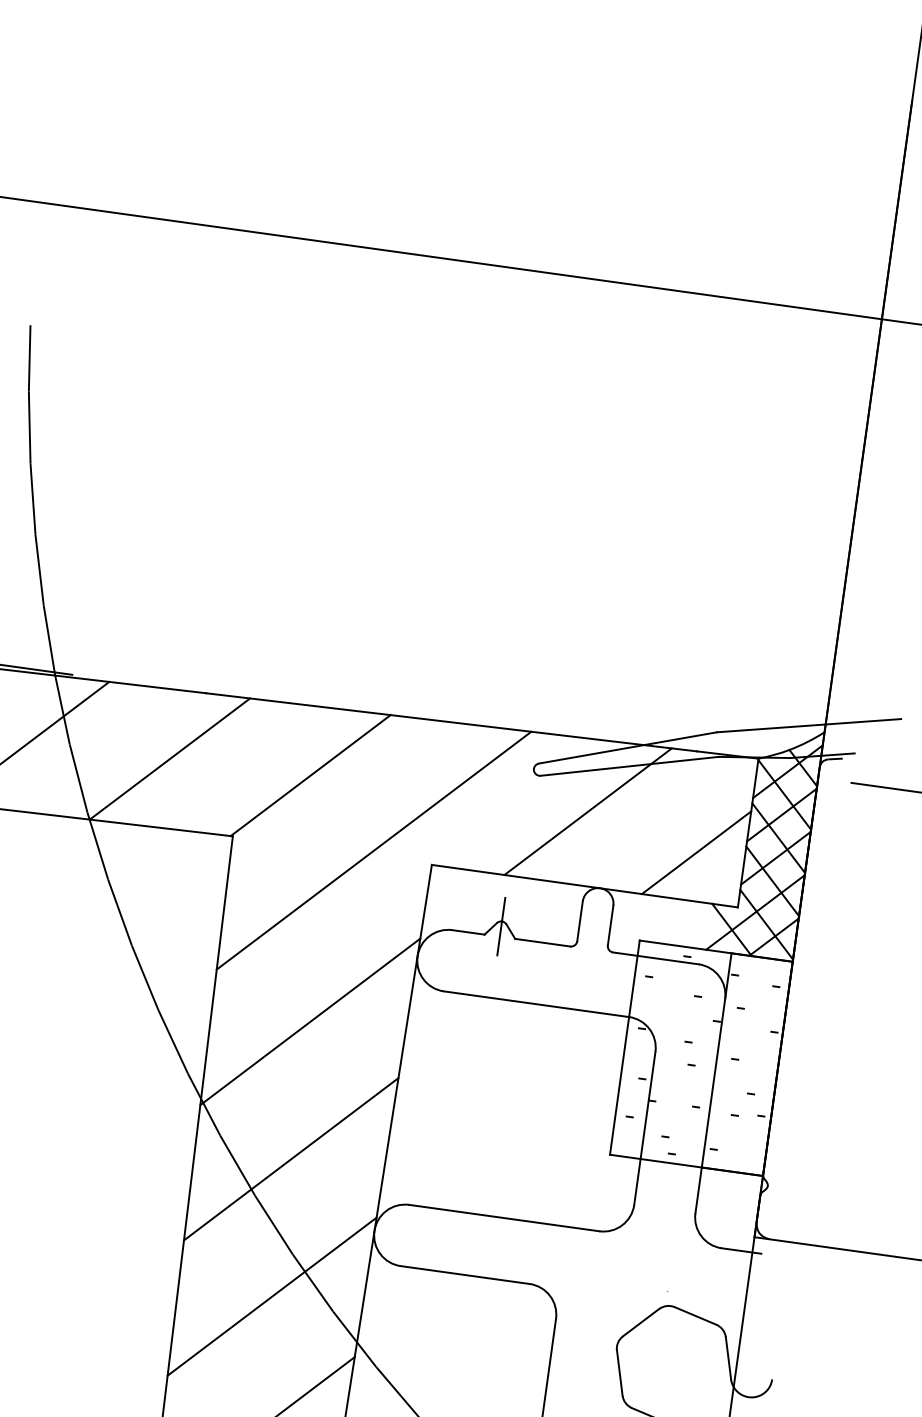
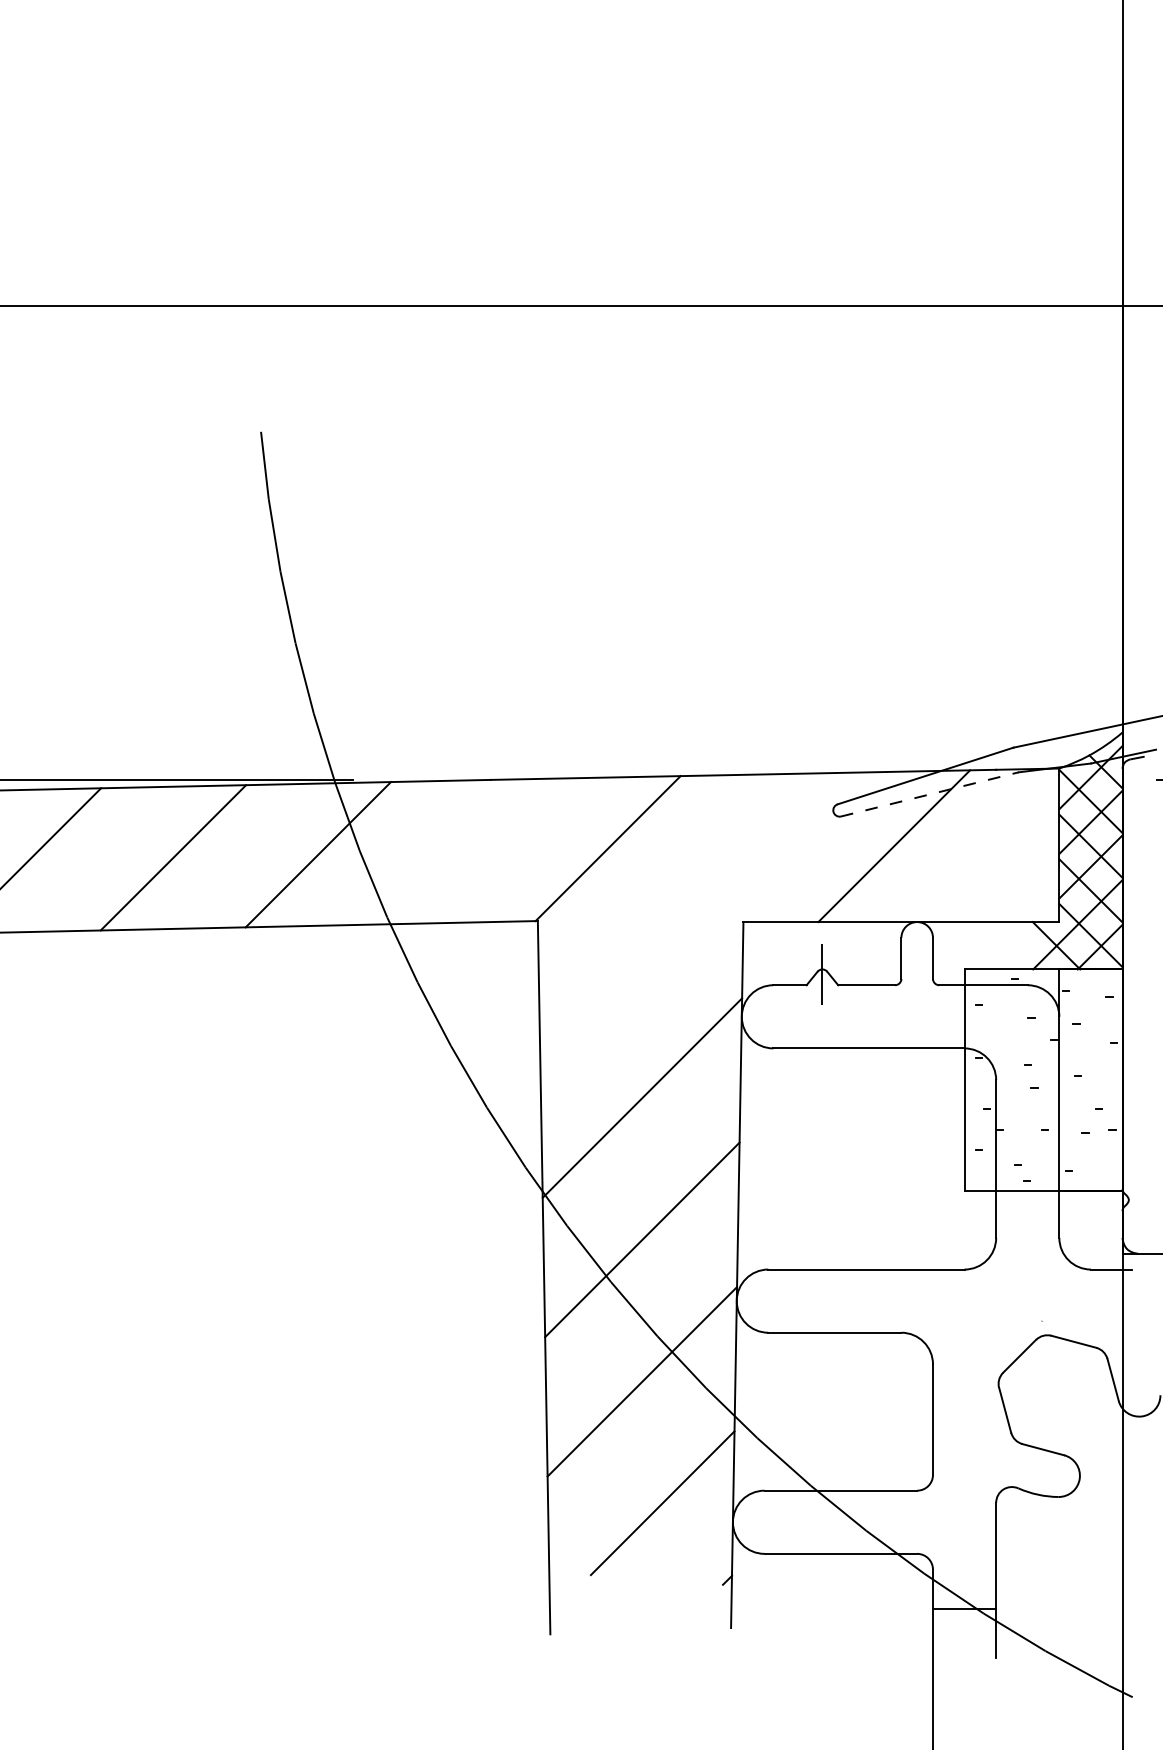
line: (169, 758) -> (462, 851), removed
line: (629, 766) -> (929, 794), solid -> dashed
line: (373, 850) -> (682, 915), removed
line: (696, 852) -> (1009, 872), removed

